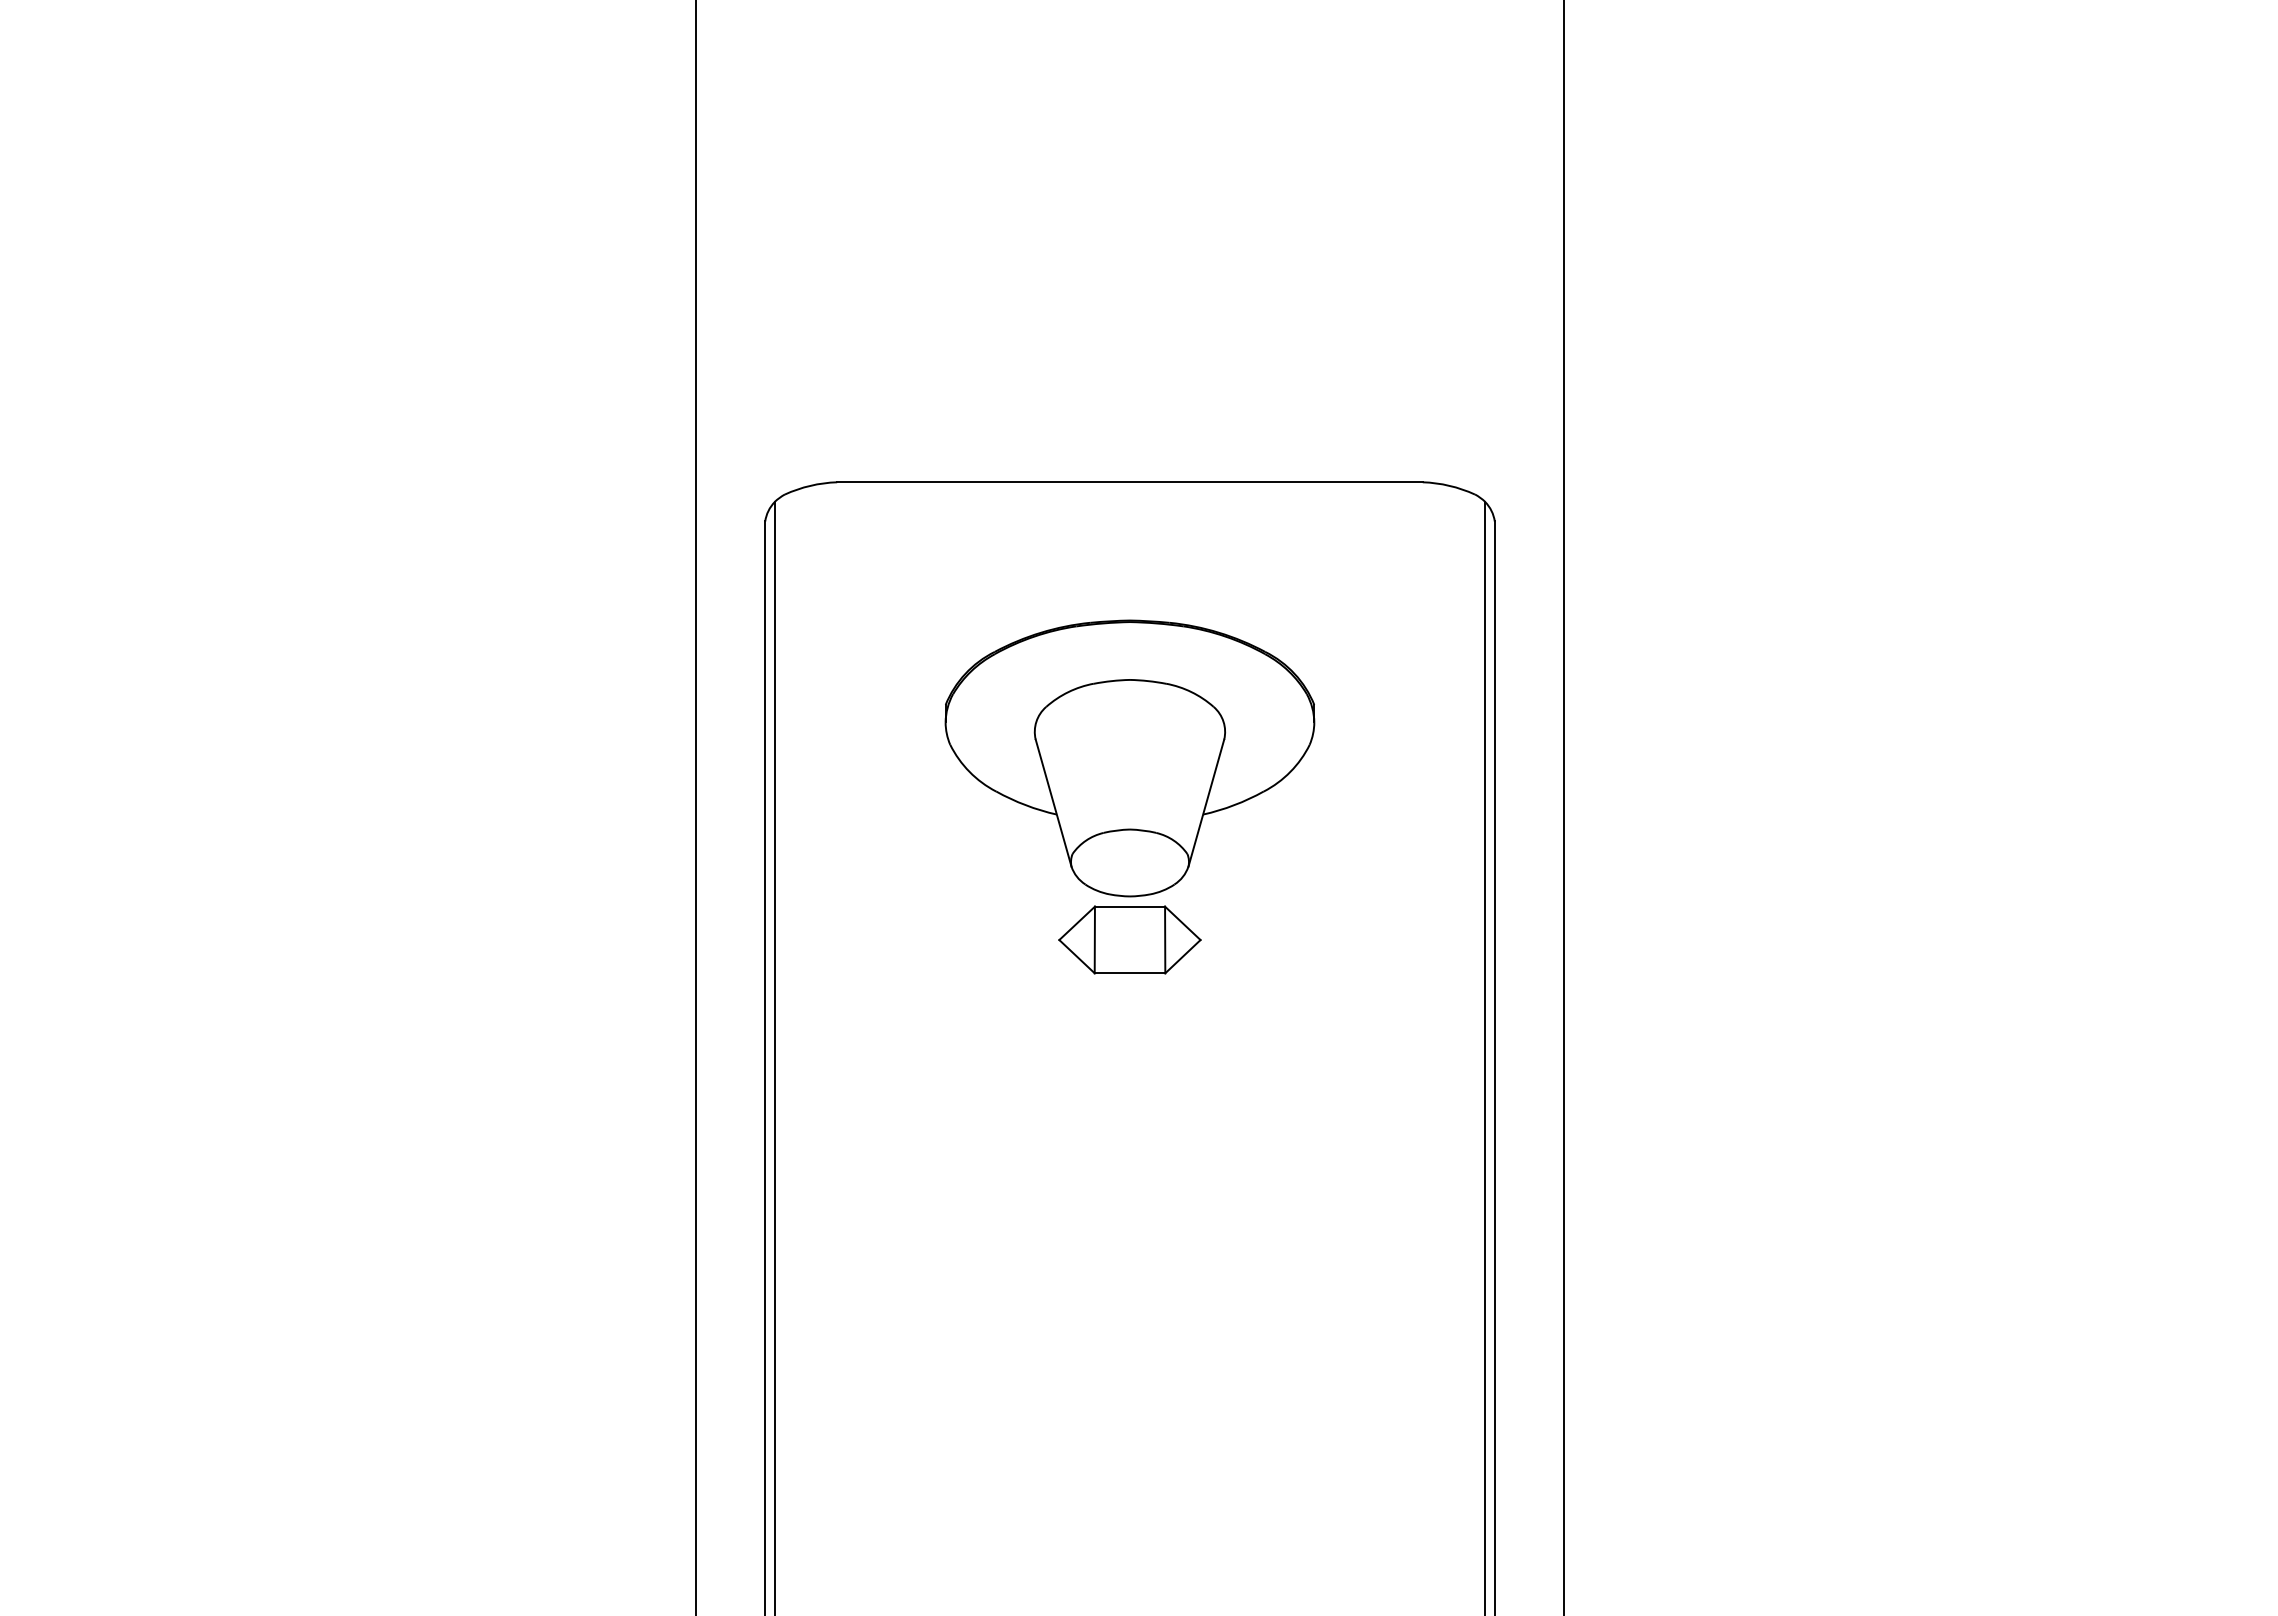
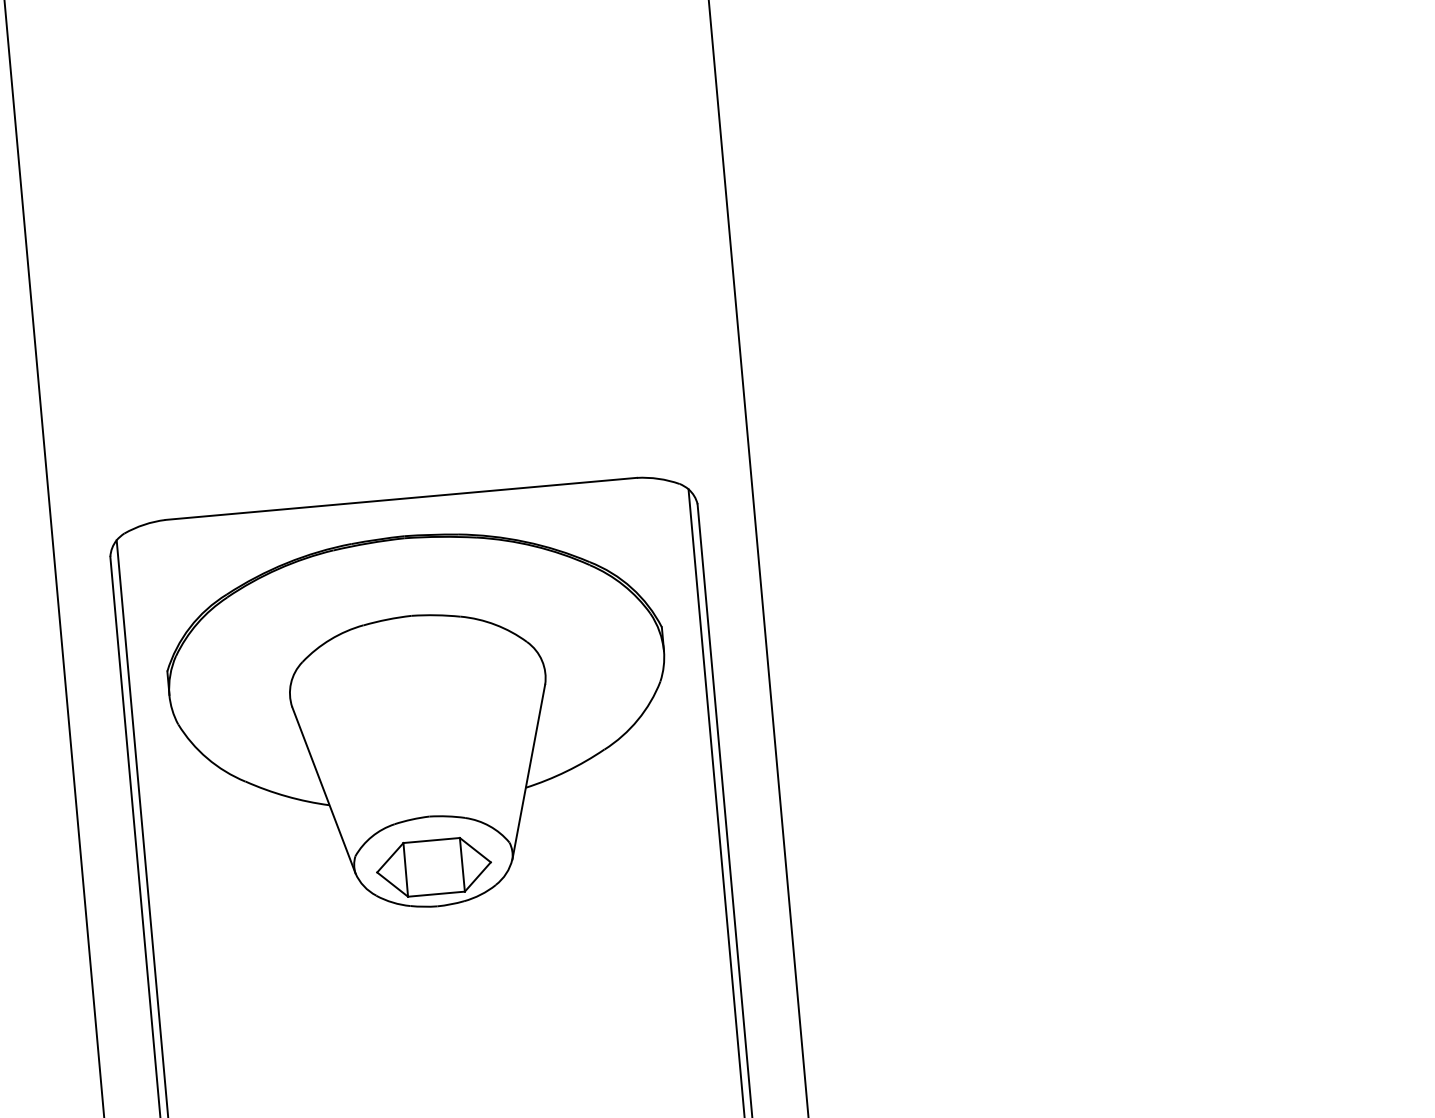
part: (1129, 758) -> (420, 721), size x1.67

